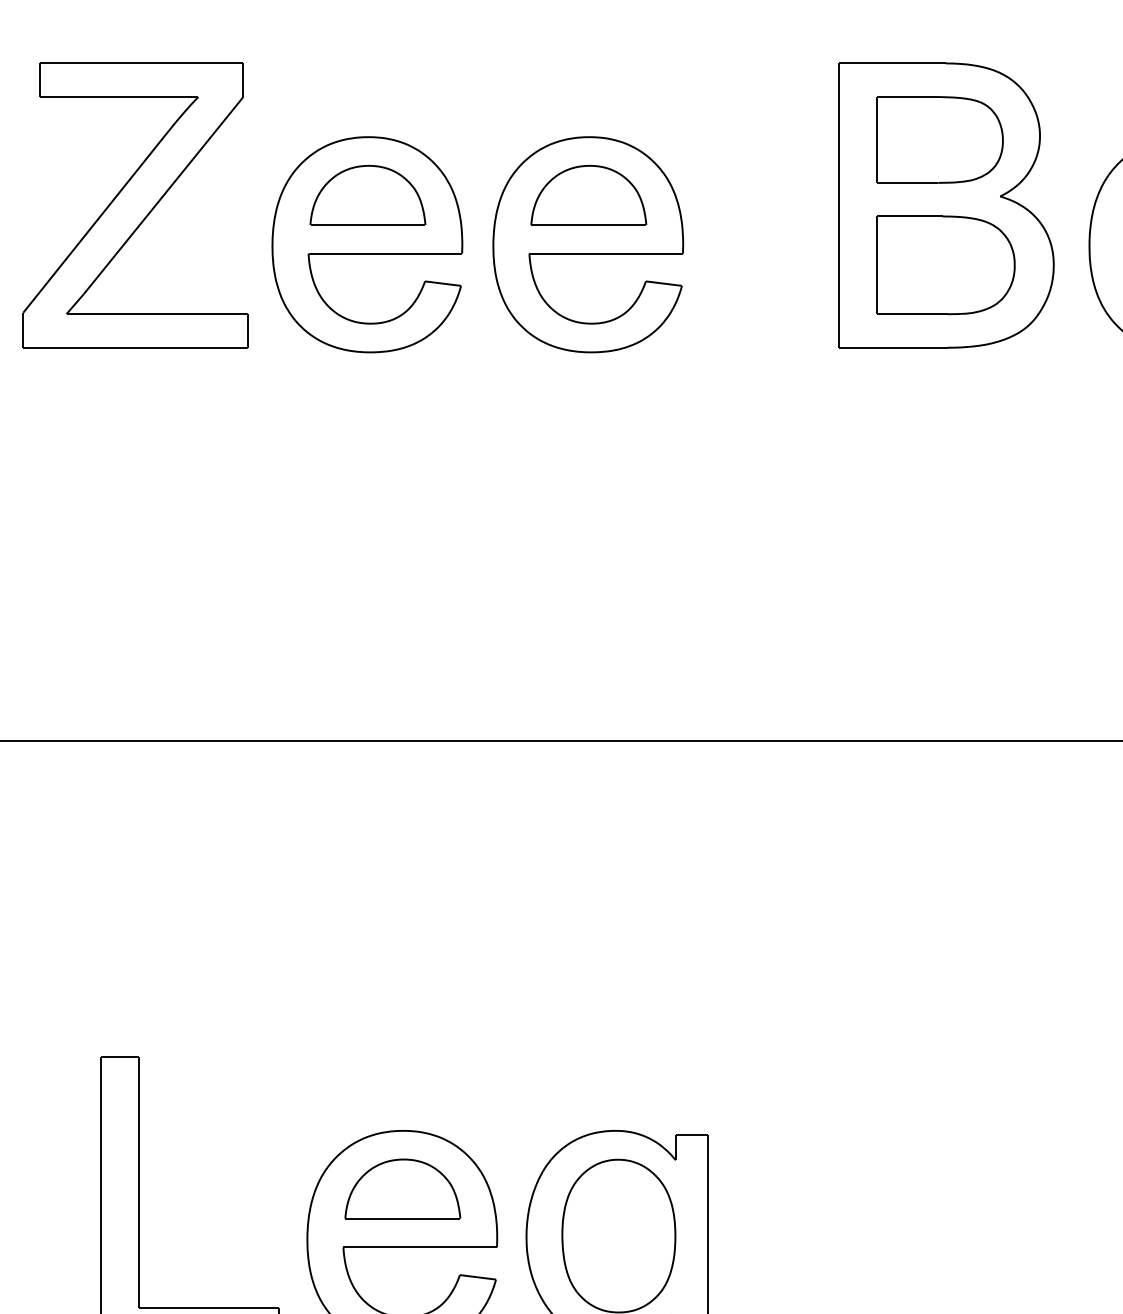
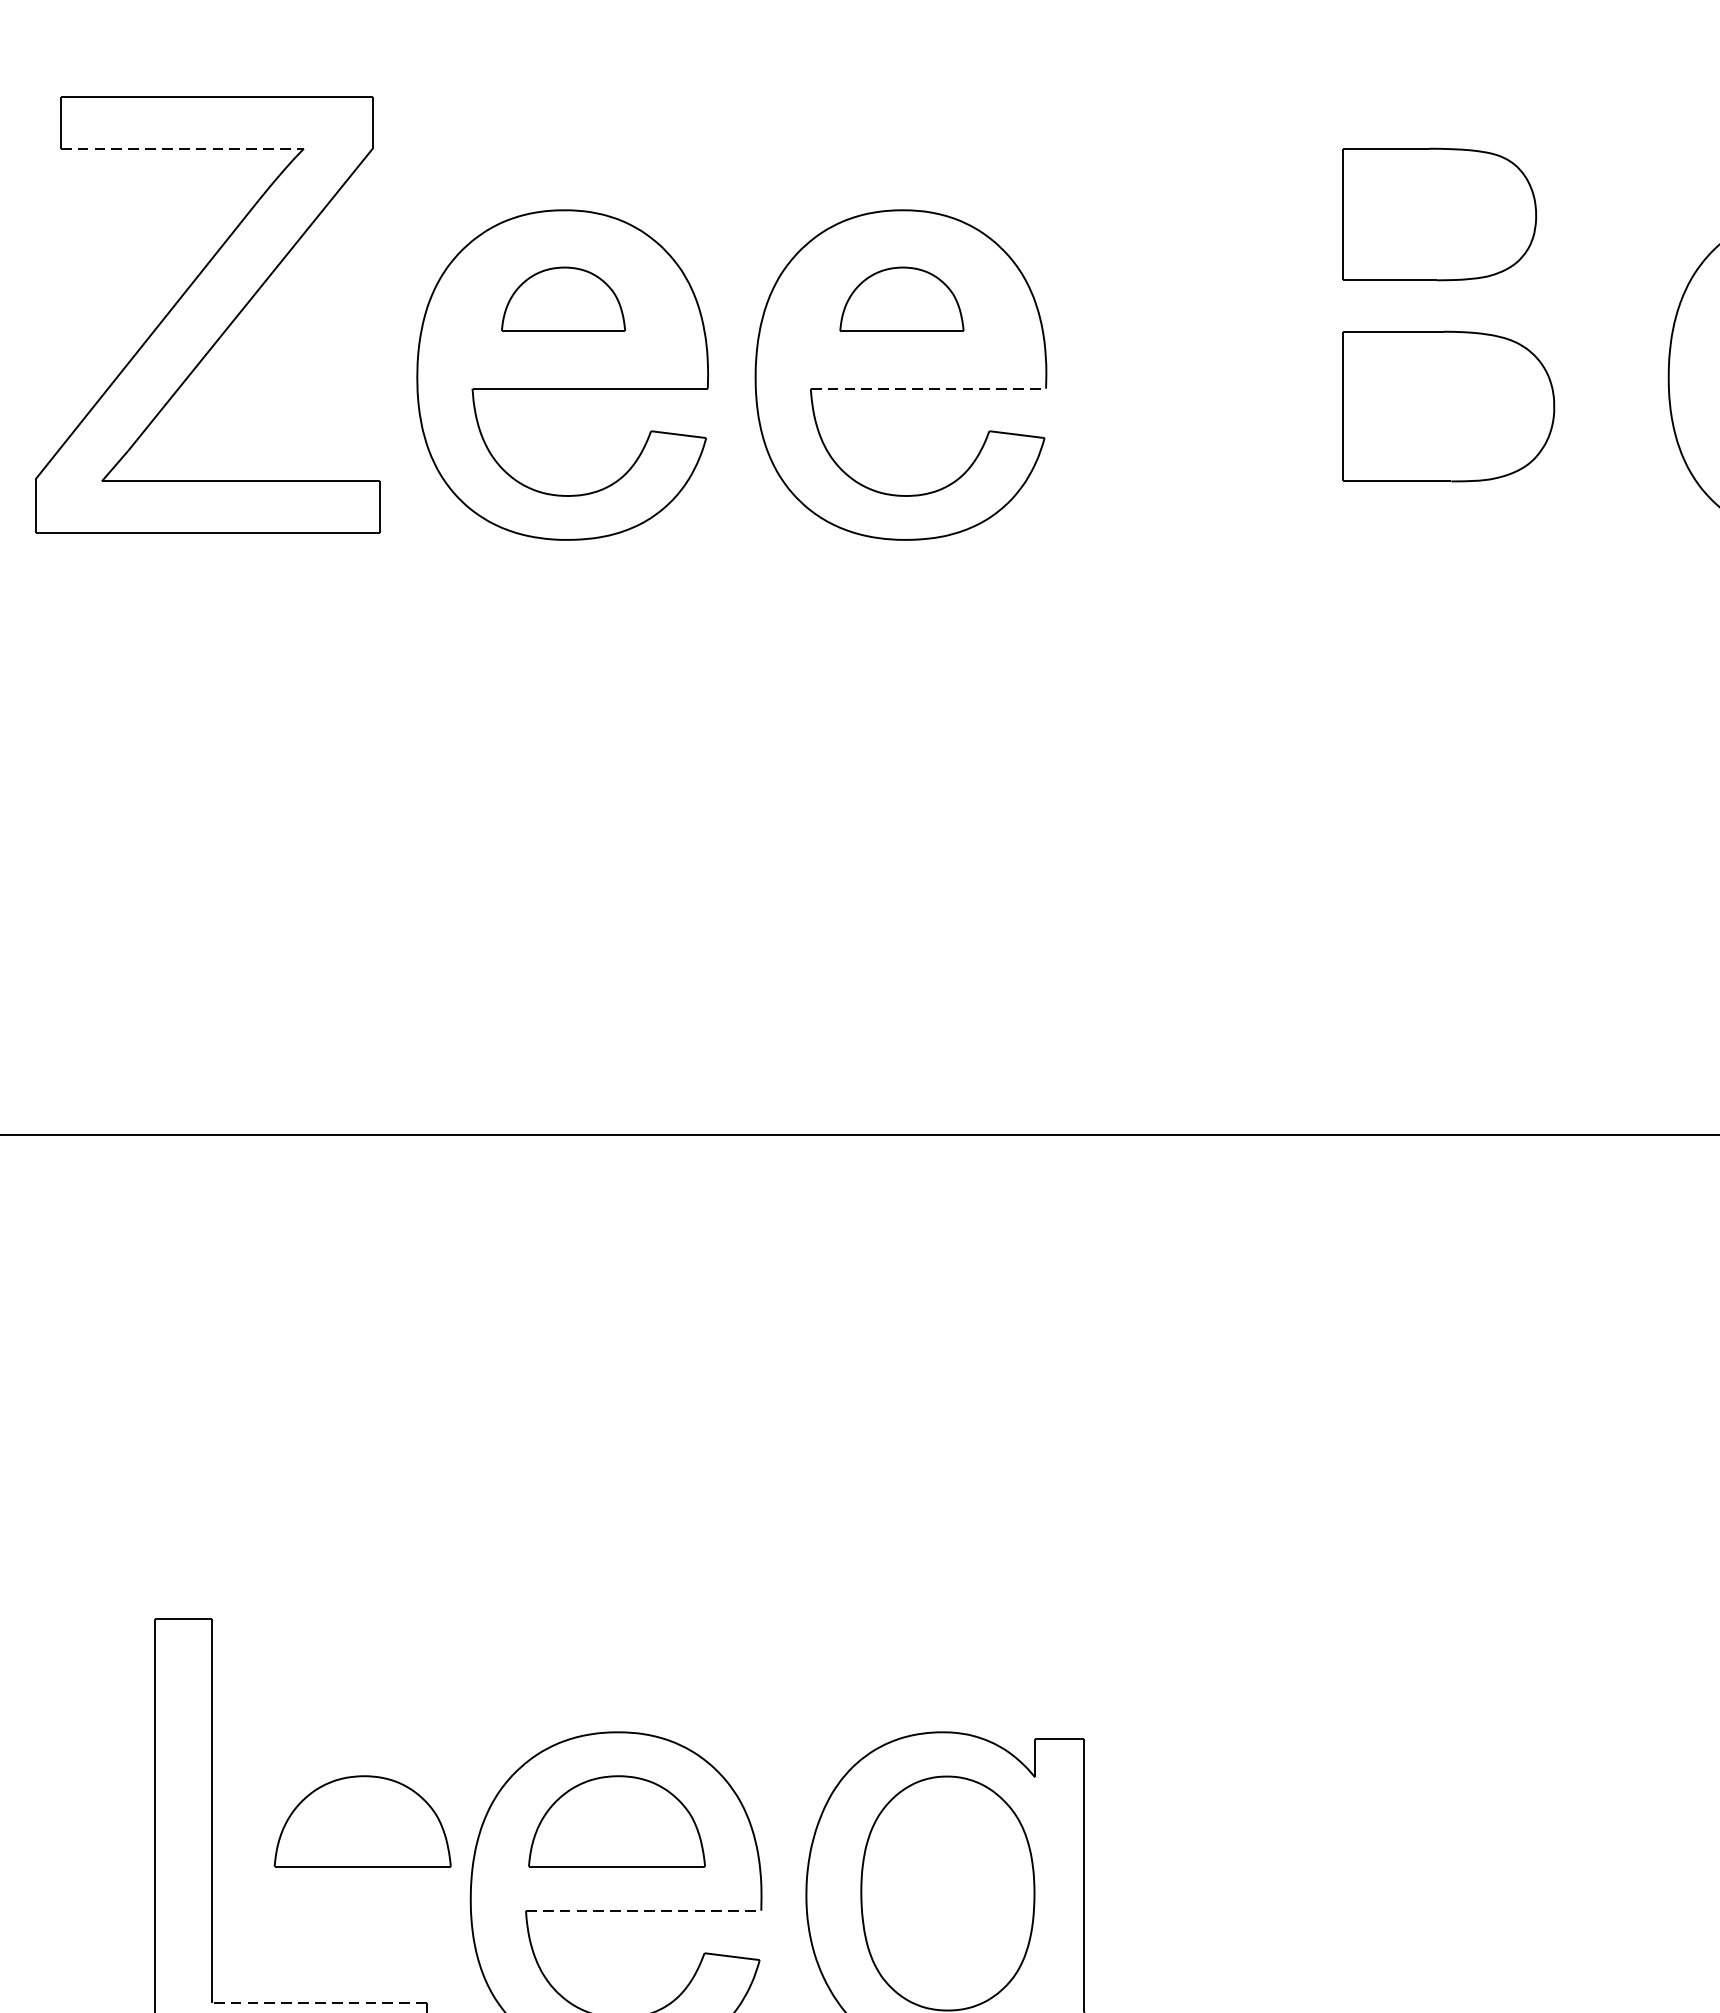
line: (119, 97) -> (182, 149), solid -> dashed
part: (367, 194) -> (562, 298), size x0.7
part: (588, 194) -> (901, 298), size x0.7
part: (946, 205) -> (1449, 314), removed
line: (606, 253) -> (928, 388), solid -> dashed
part: (236, 1188) -> (362, 1820), added
line: (420, 1247) -> (644, 1910), solid -> dashed
line: (208, 1307) -> (319, 2002), solid -> dashed

